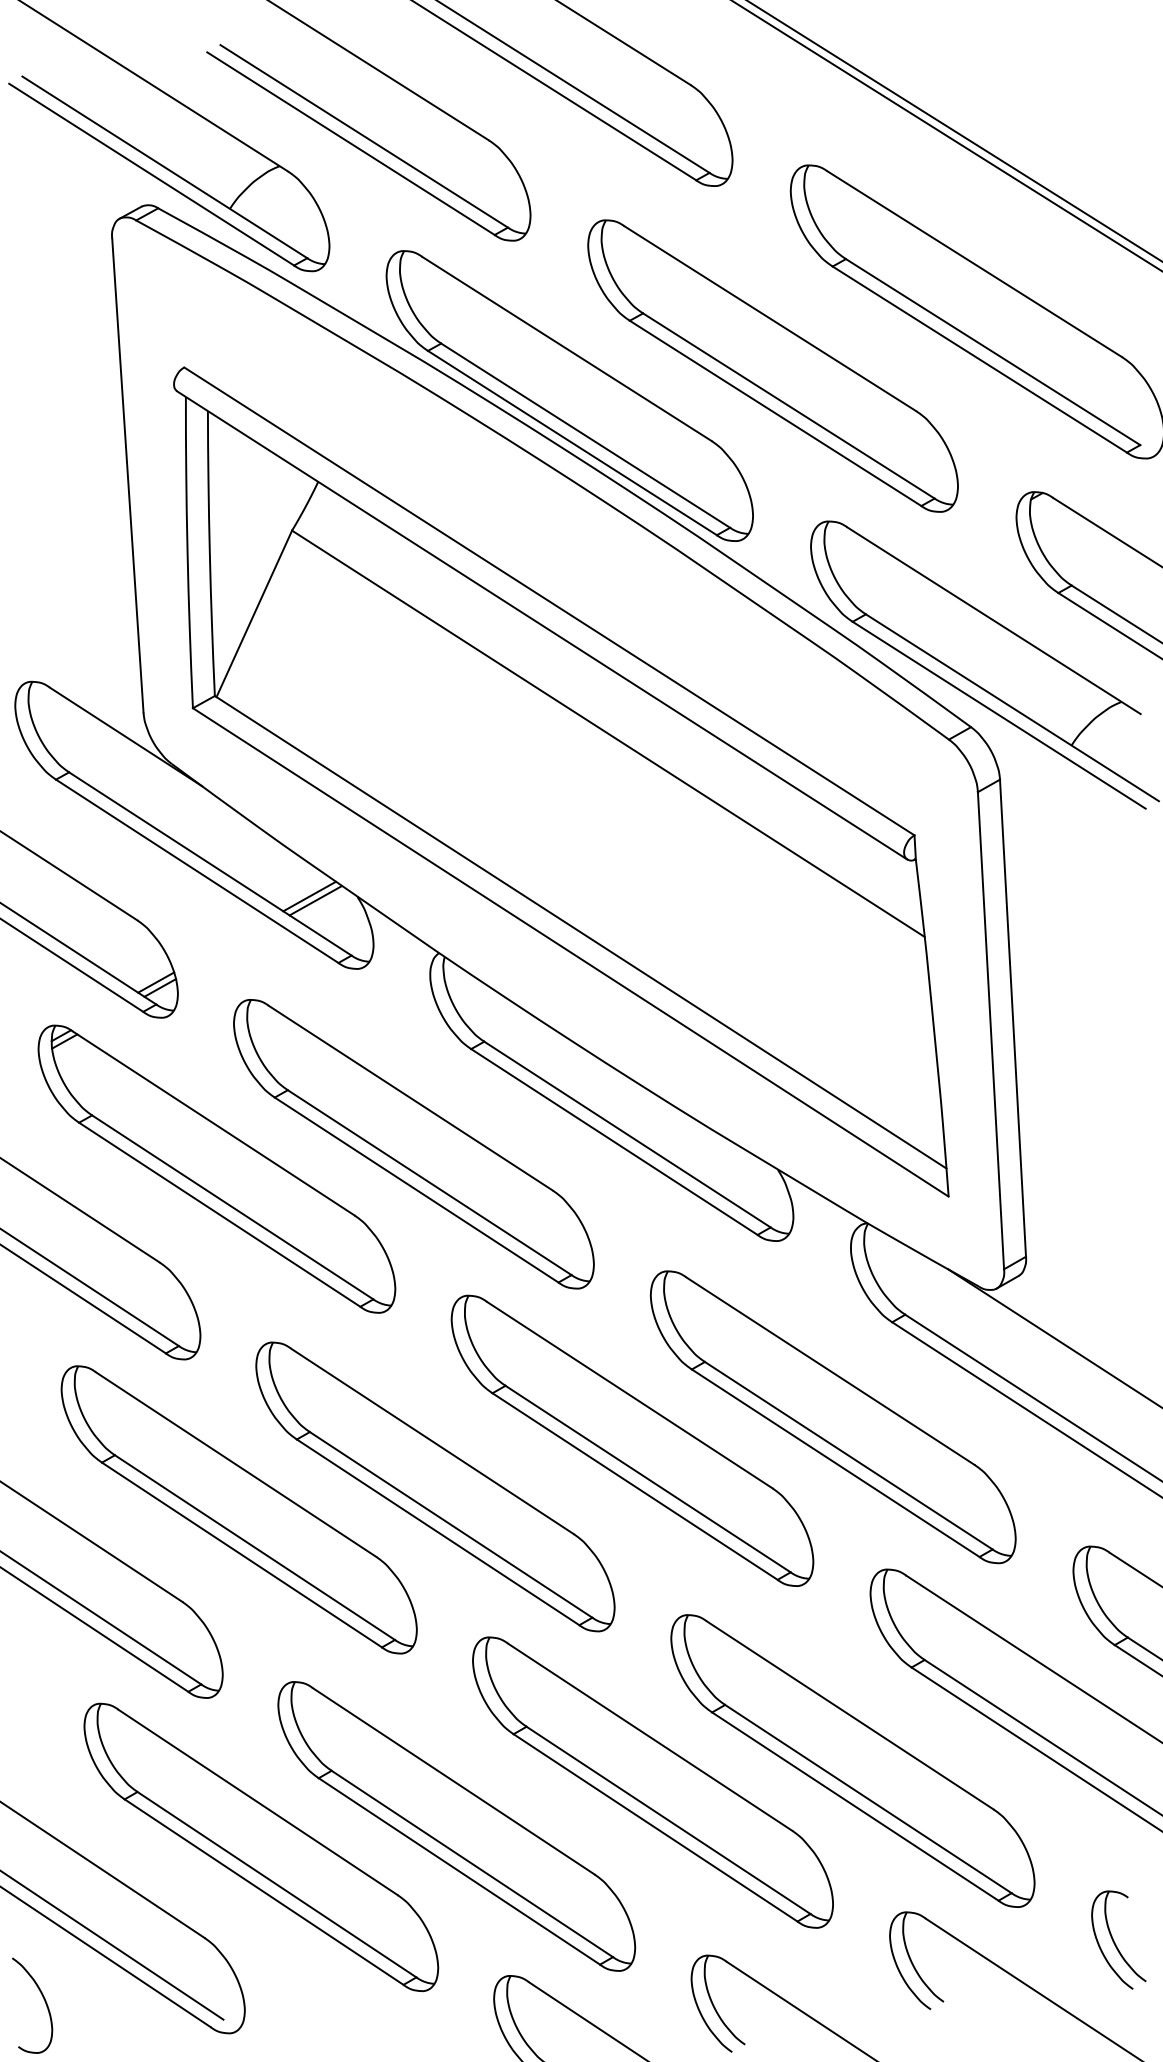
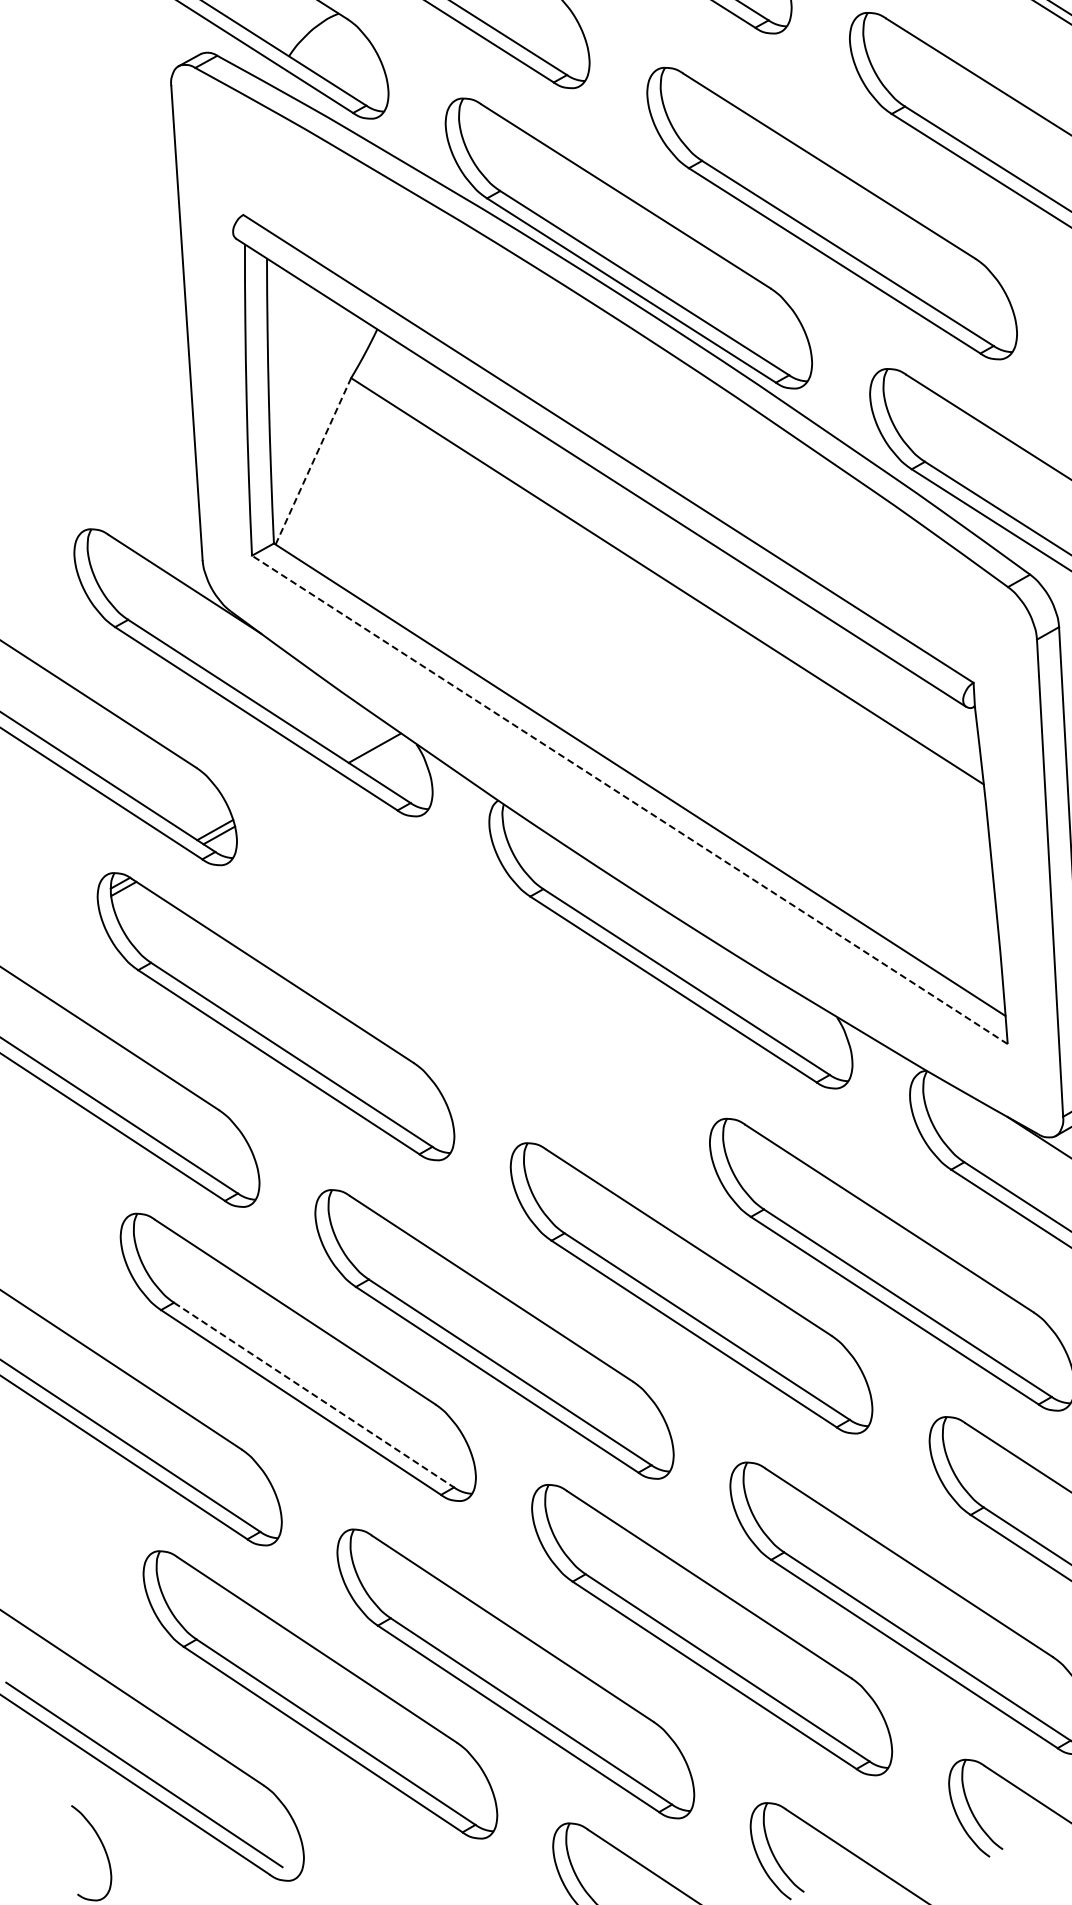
line: (254, 613) -> (313, 460), solid -> dashed
line: (309, 896) -> (368, 743), removed
line: (570, 952) -> (629, 799), solid -> dashed
part: (413, 1144) -> (472, 991), removed
line: (254, 1547) -> (313, 1394), solid -> dashed

